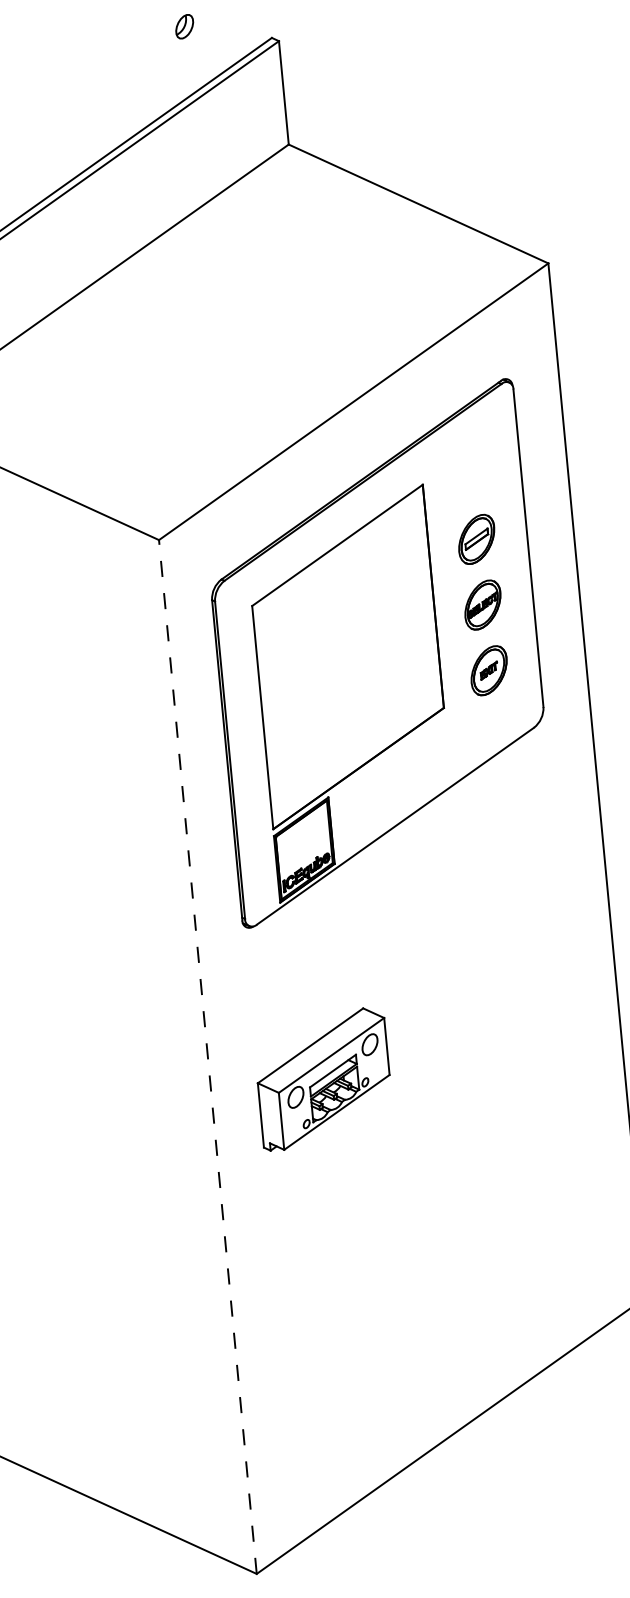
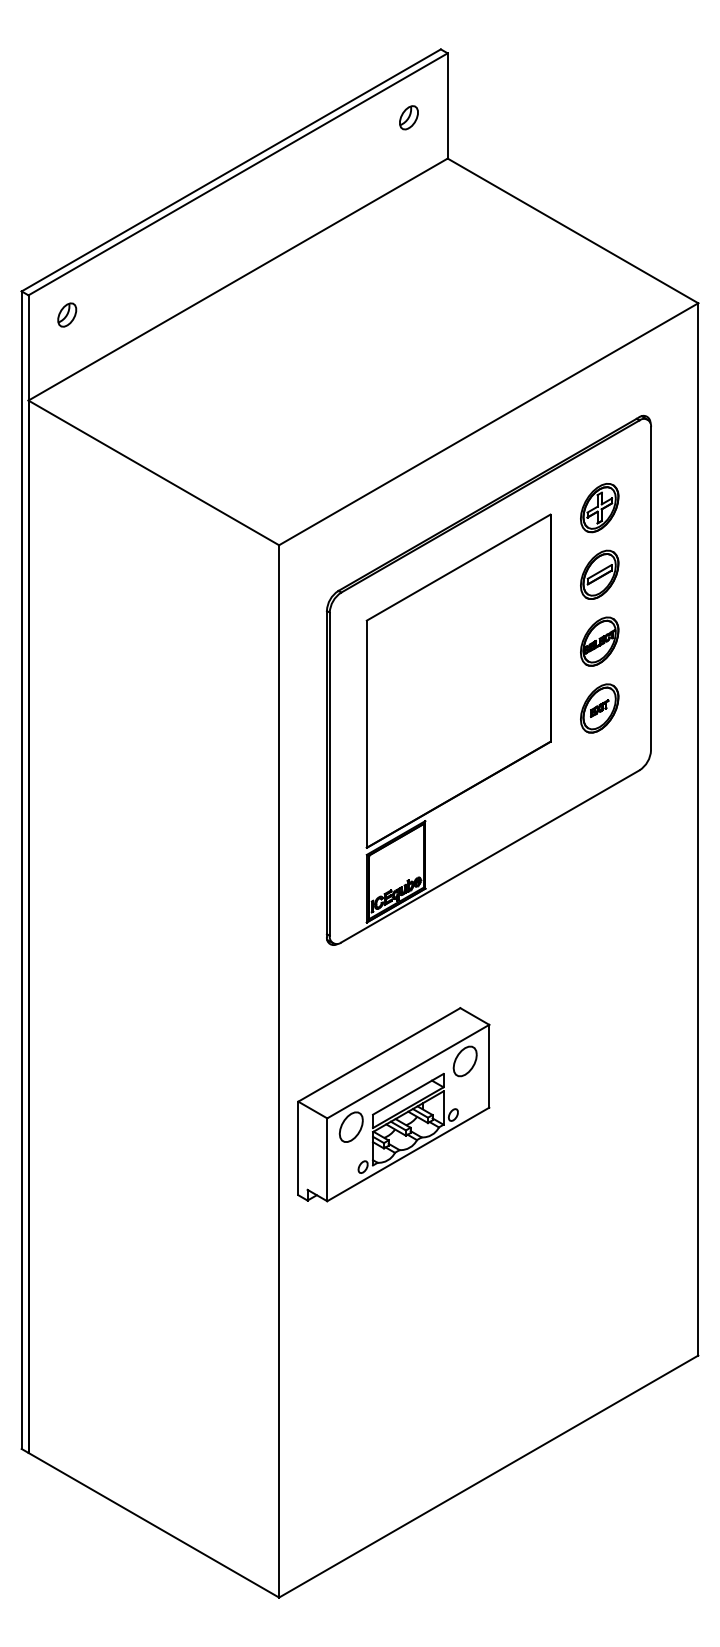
part: (184, 26) -> (408, 117), moved
part: (470, 474) -> (599, 508), added
line: (208, 1056) -> (279, 1070), dashed -> solid
part: (323, 1078) -> (393, 1104), size x1.43

